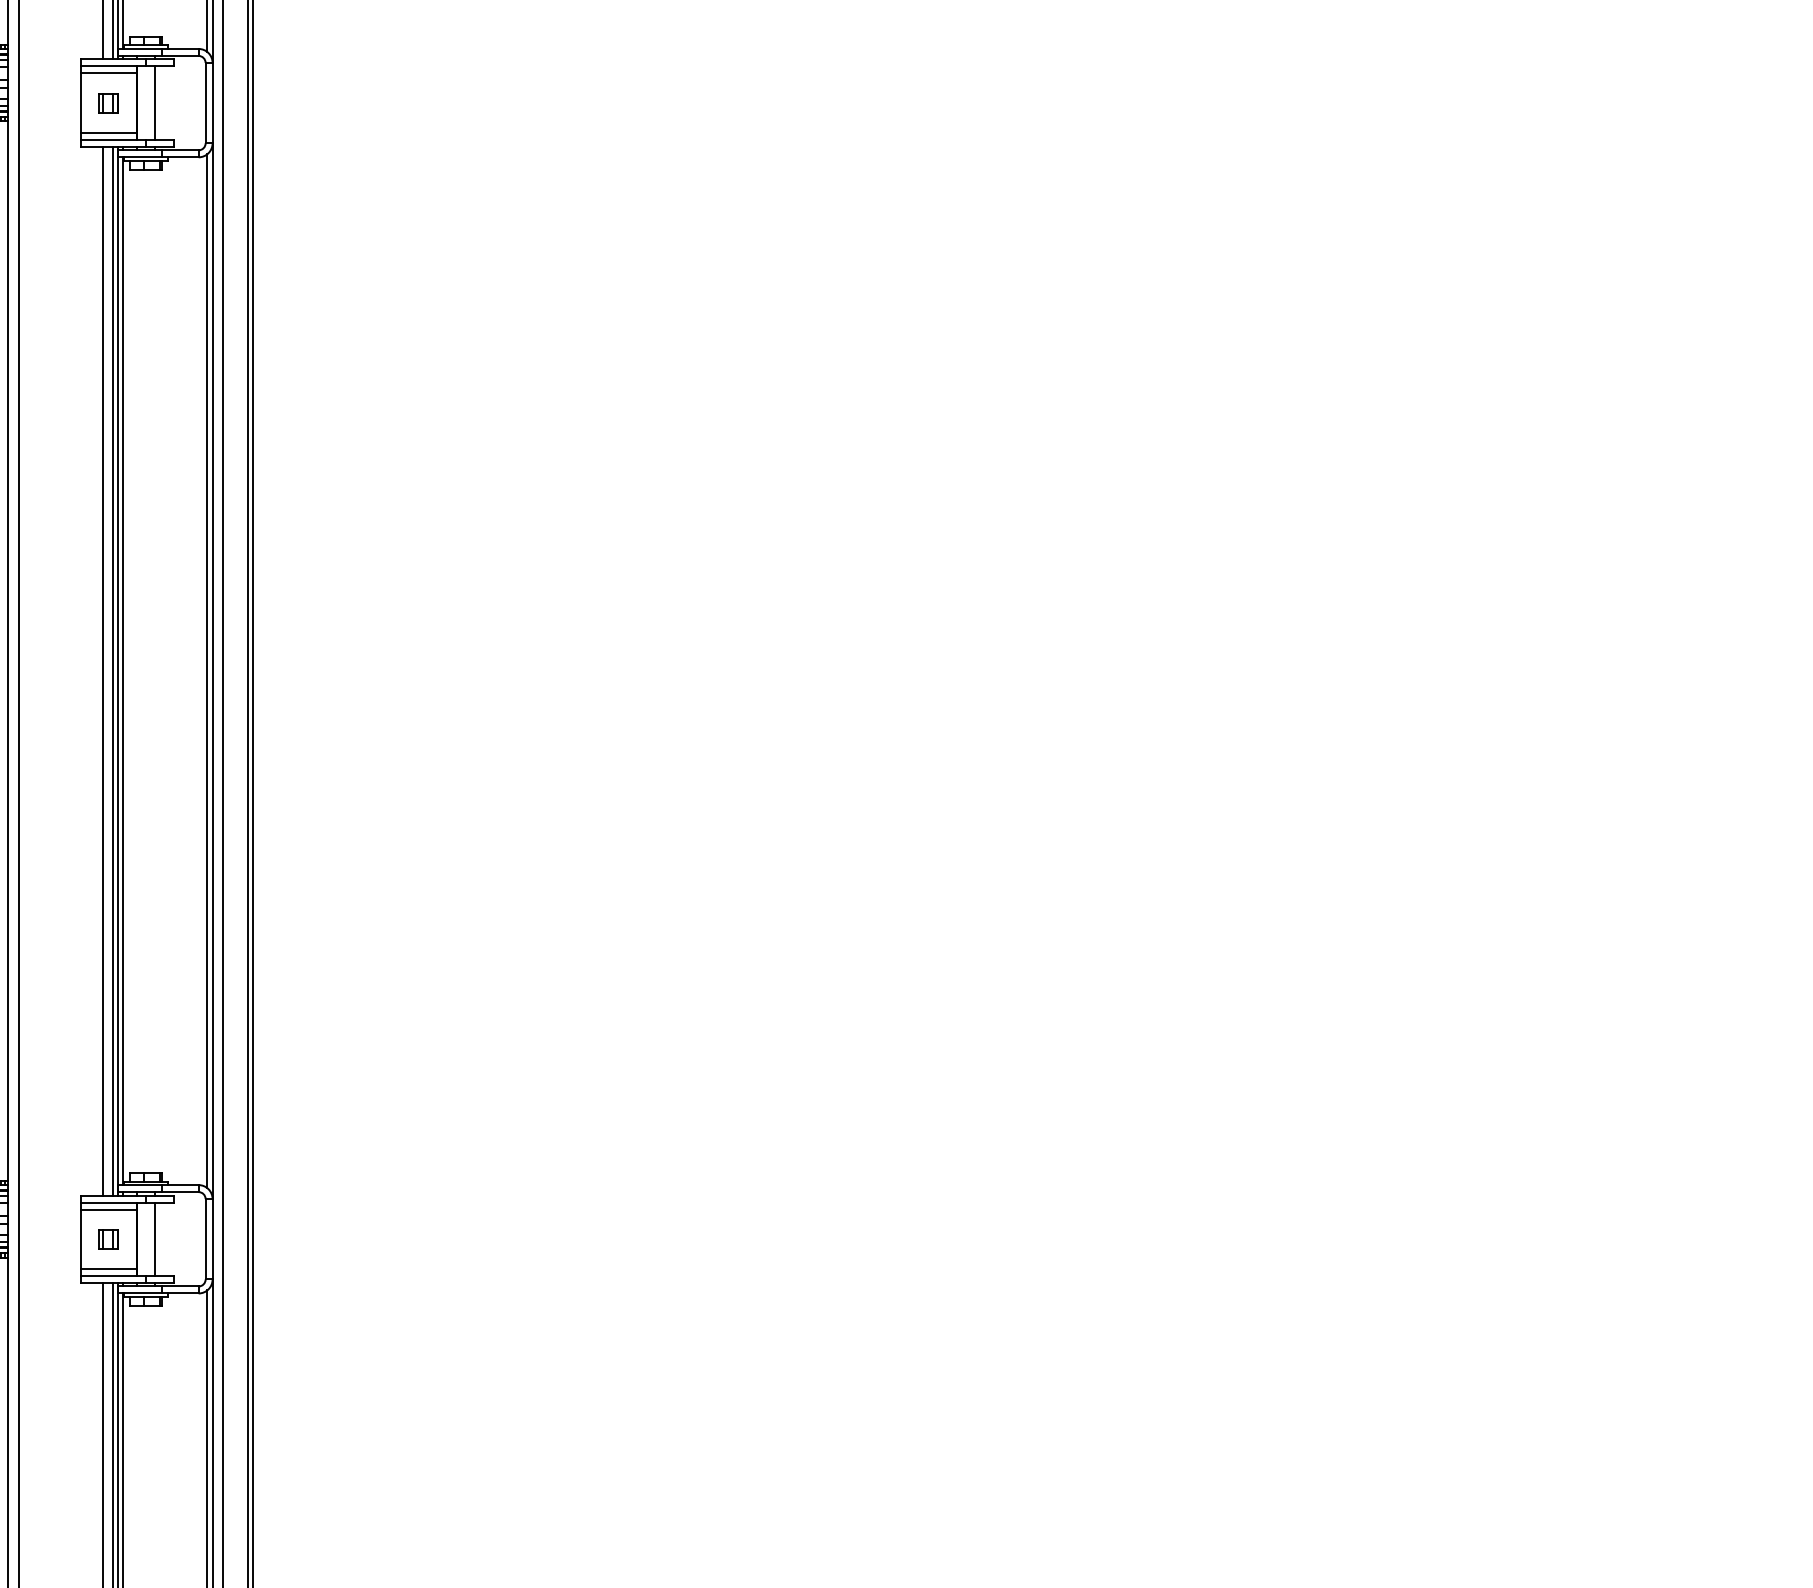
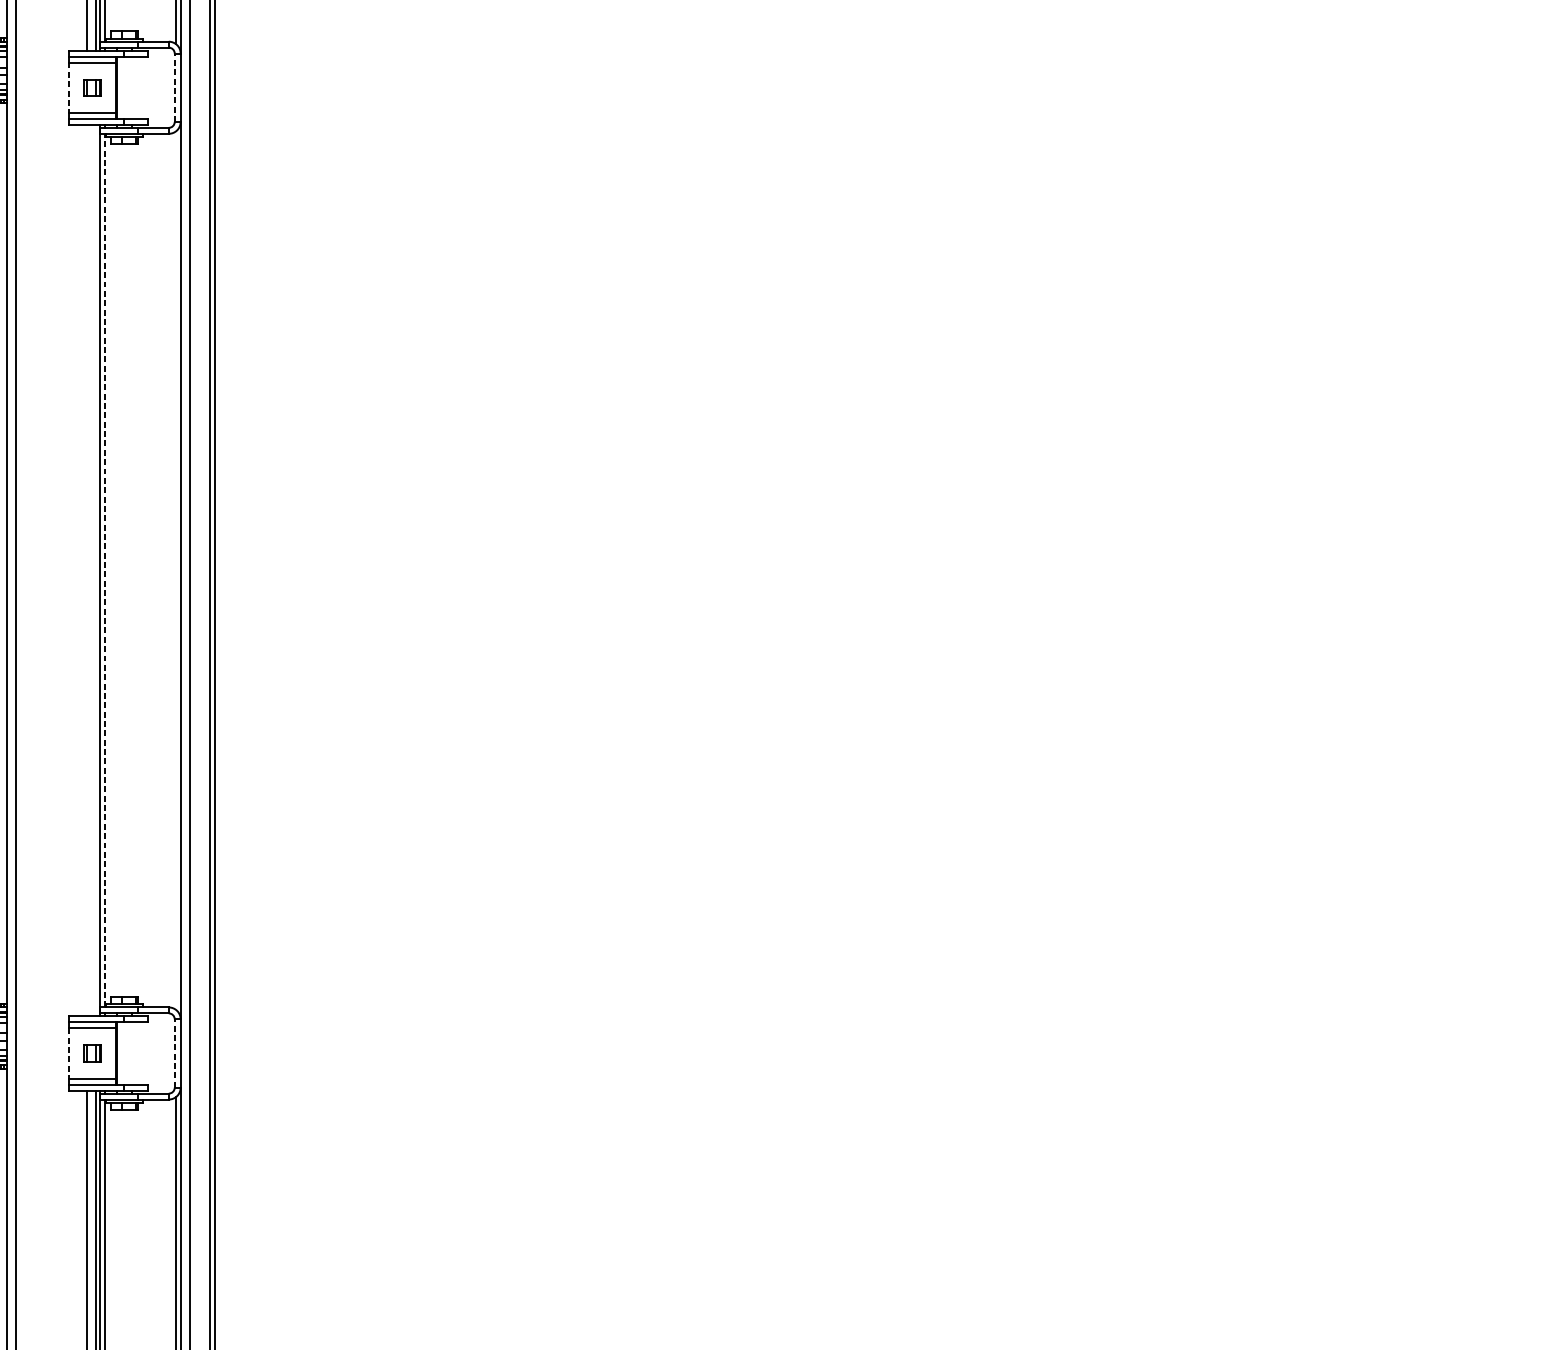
line: (154, 102) -> (131, 87), removed
line: (205, 102) -> (174, 87), solid -> dashed
line: (80, 103) -> (68, 88), solid -> dashed
line: (102, 670) -> (87, 570), removed
line: (112, 670) -> (95, 570), removed
line: (123, 671) -> (104, 570), solid -> dashed
line: (207, 671) -> (176, 570), removed
line: (205, 1238) -> (174, 1052), solid -> dashed
line: (80, 1239) -> (68, 1053), solid -> dashed
line: (154, 1239) -> (131, 1053), removed

